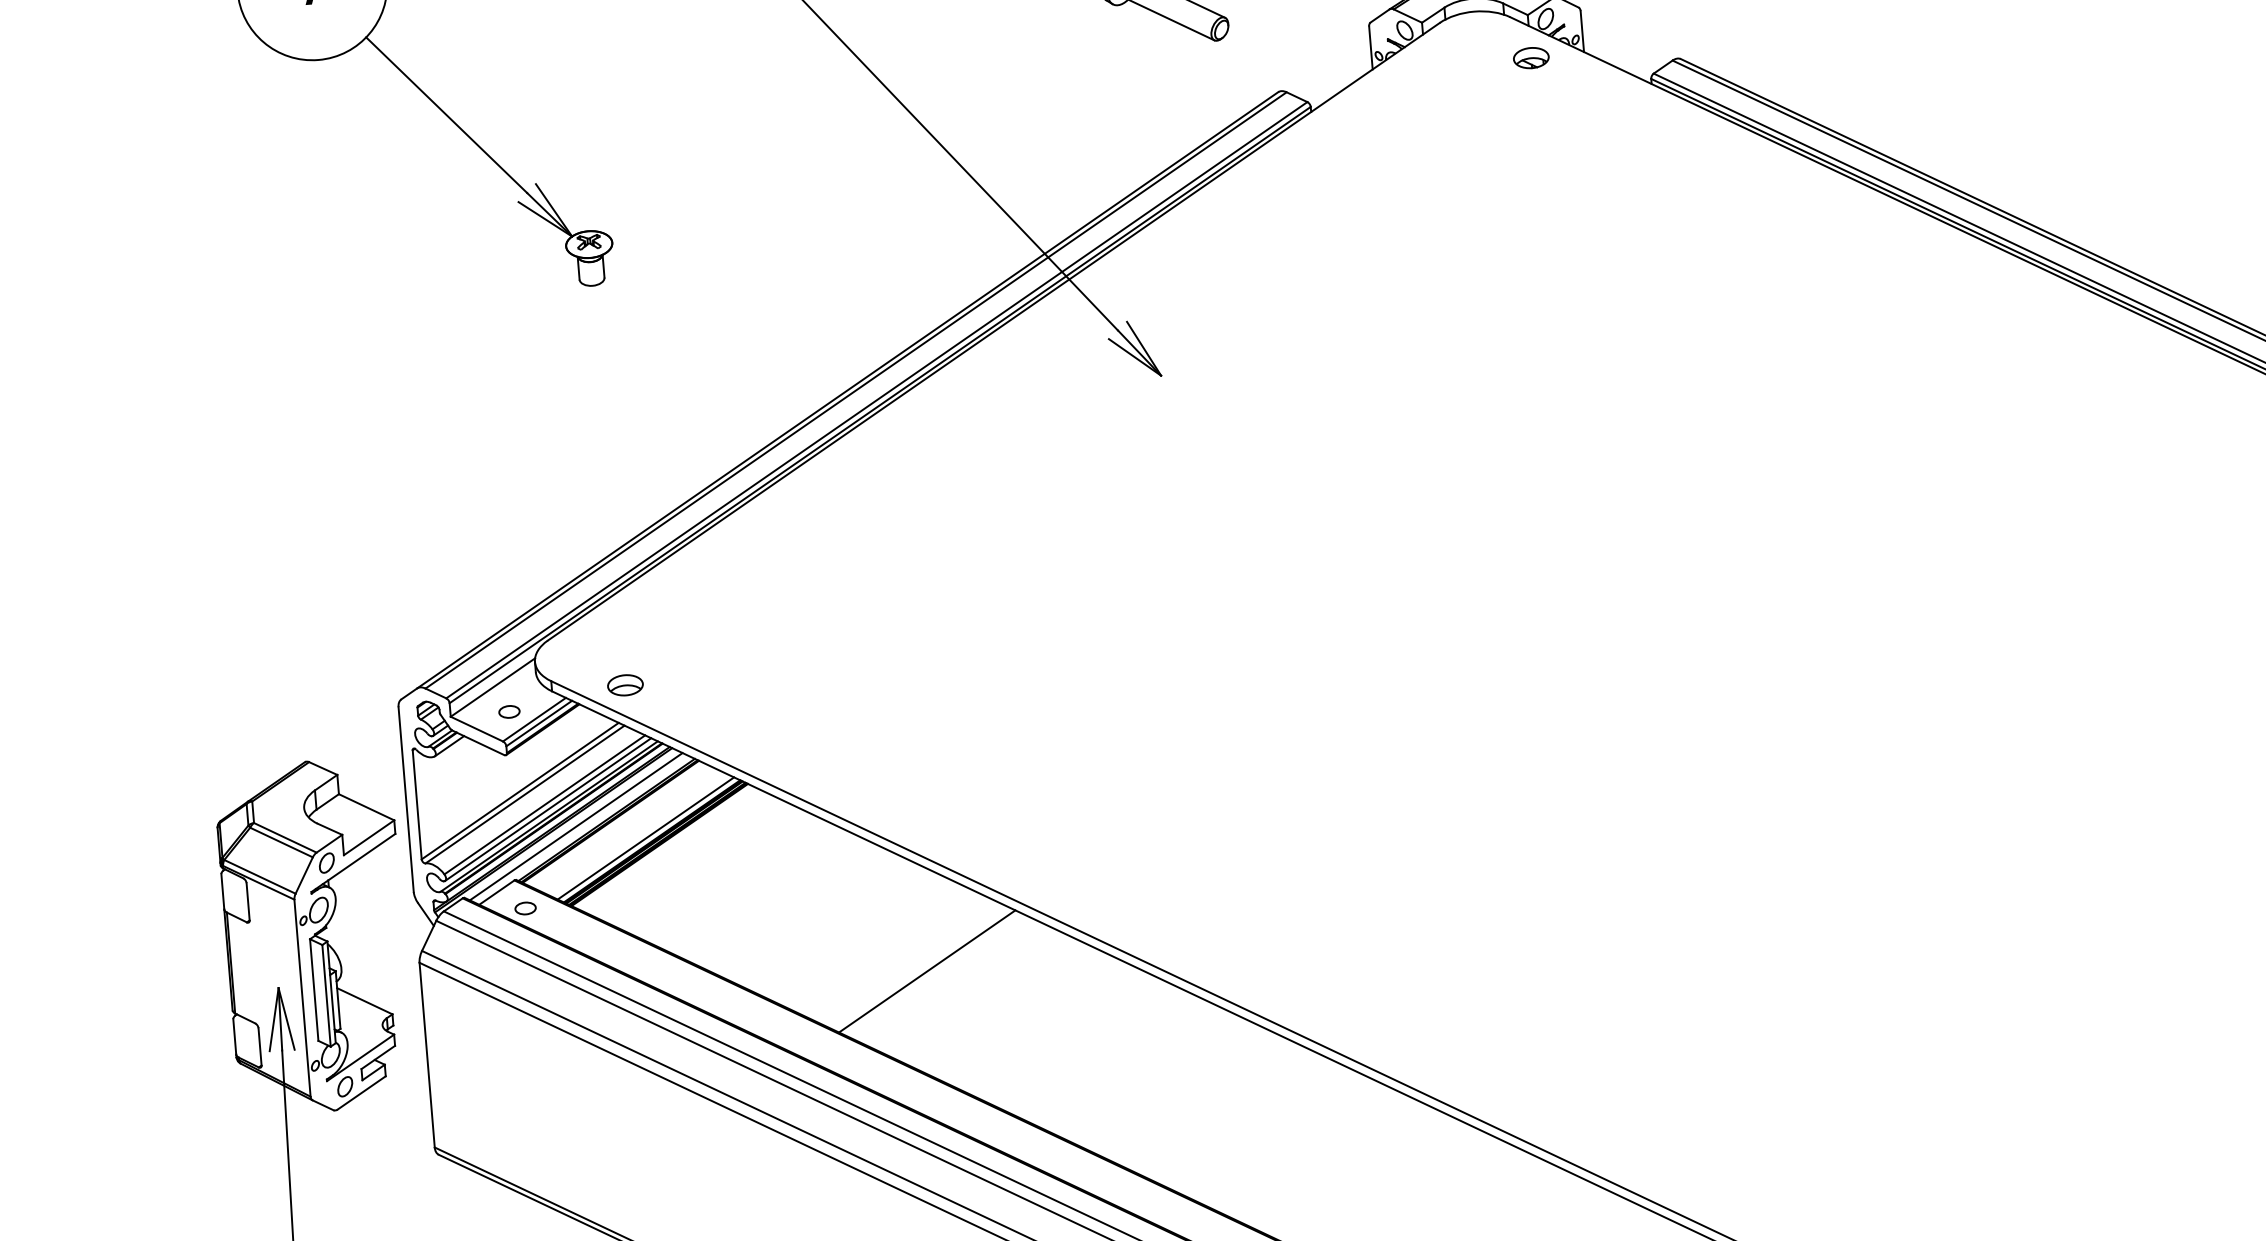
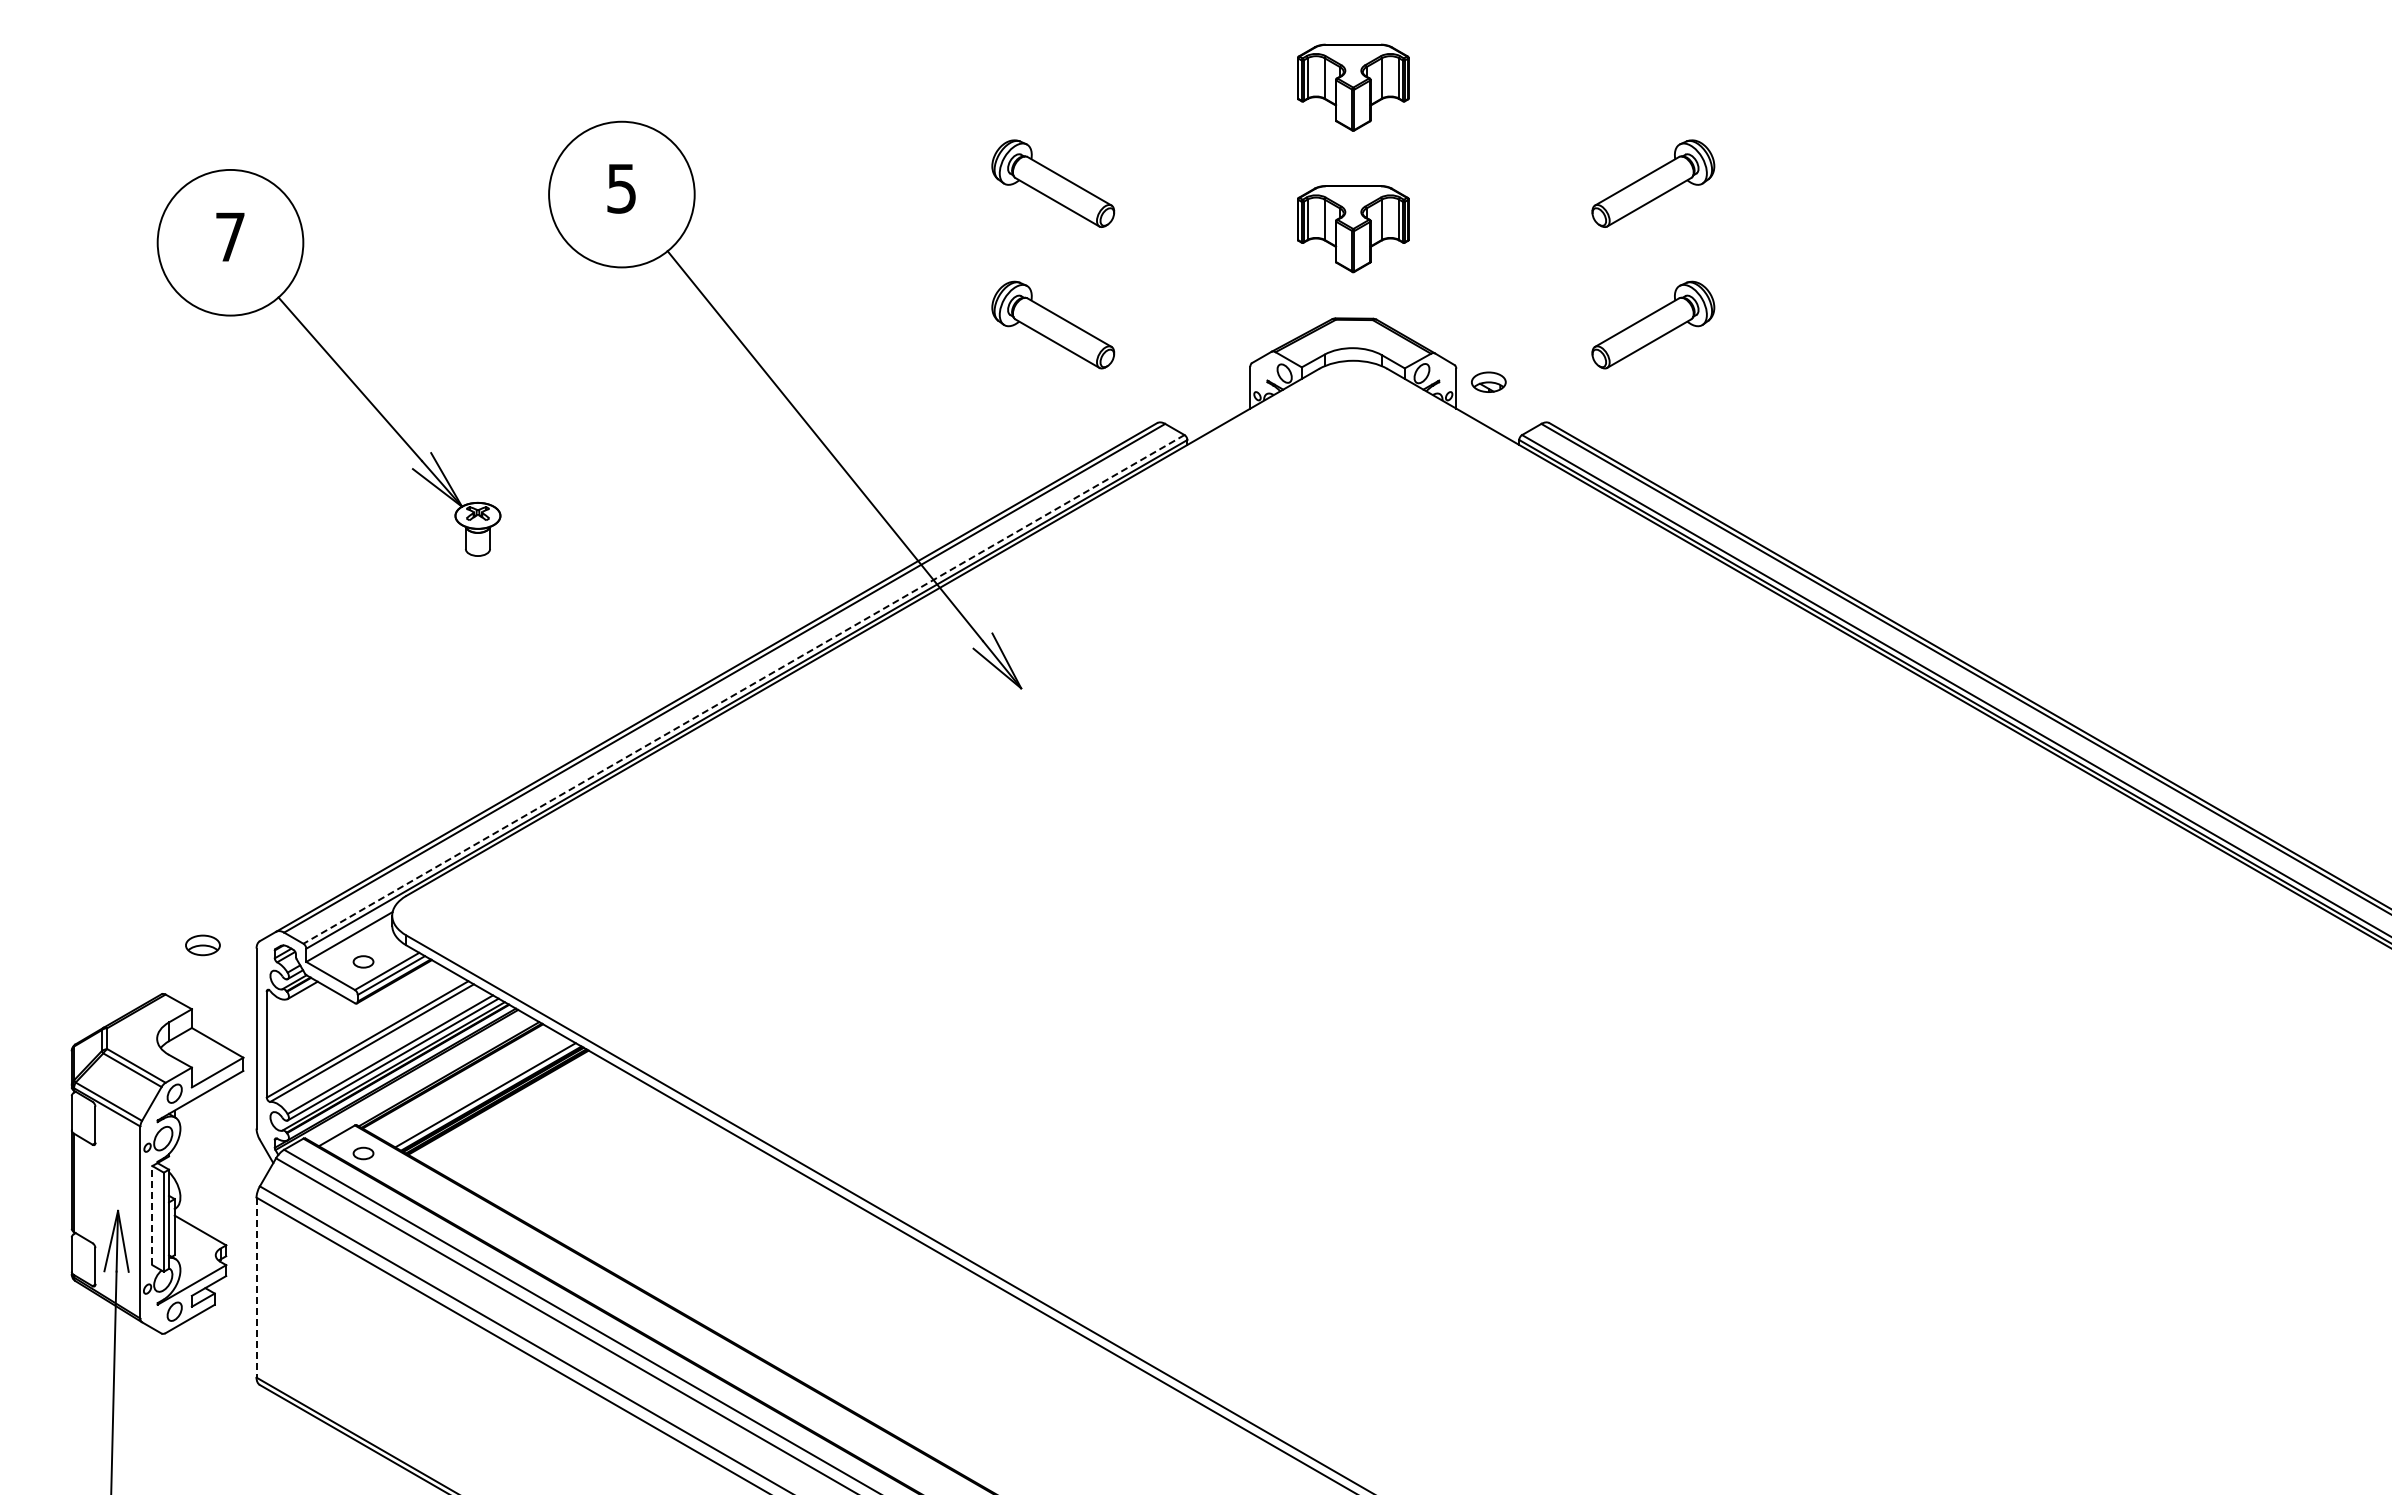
part: (1530, 57) -> (1488, 381), moved
line: (877, 400) -> (744, 689), solid -> dashed
part: (625, 685) -> (202, 945), moved
line: (575, 826) -> (418, 1078), removed
line: (927, 971) -> (747, 1246), removed
line: (314, 989) -> (152, 1215), solid -> dashed
line: (427, 1055) -> (256, 1287), solid -> dashed

